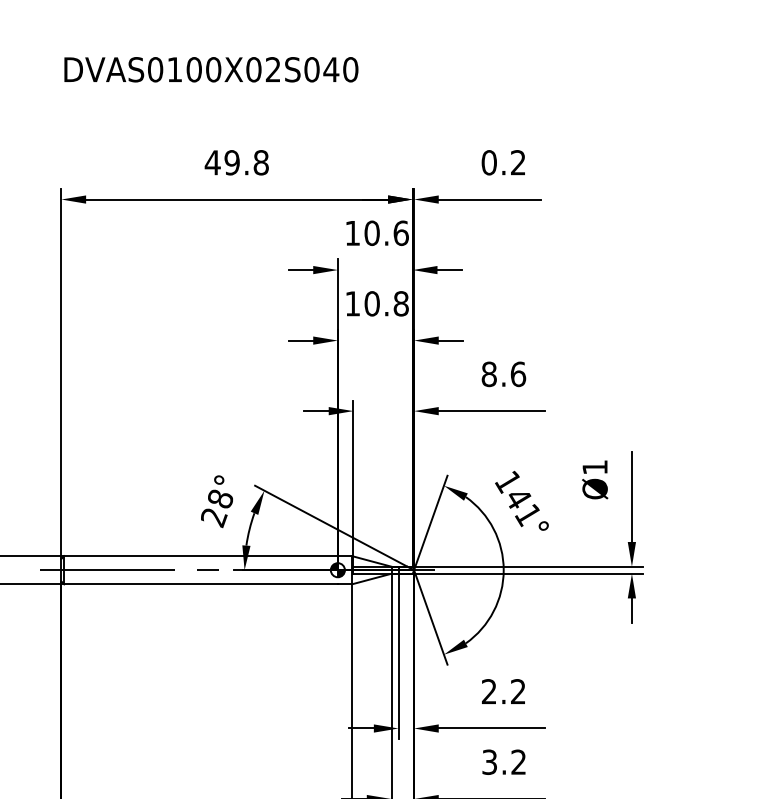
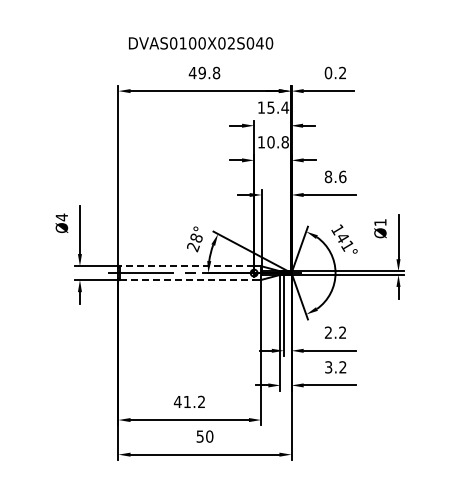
text: (212, 69) -> (201, 43), moved
text: (387, 232) -> (278, 107), 10.6 -> 15.4
line: (200, 556) -> (186, 266), solid -> dashed
line: (202, 585) -> (187, 280), solid -> dashed

